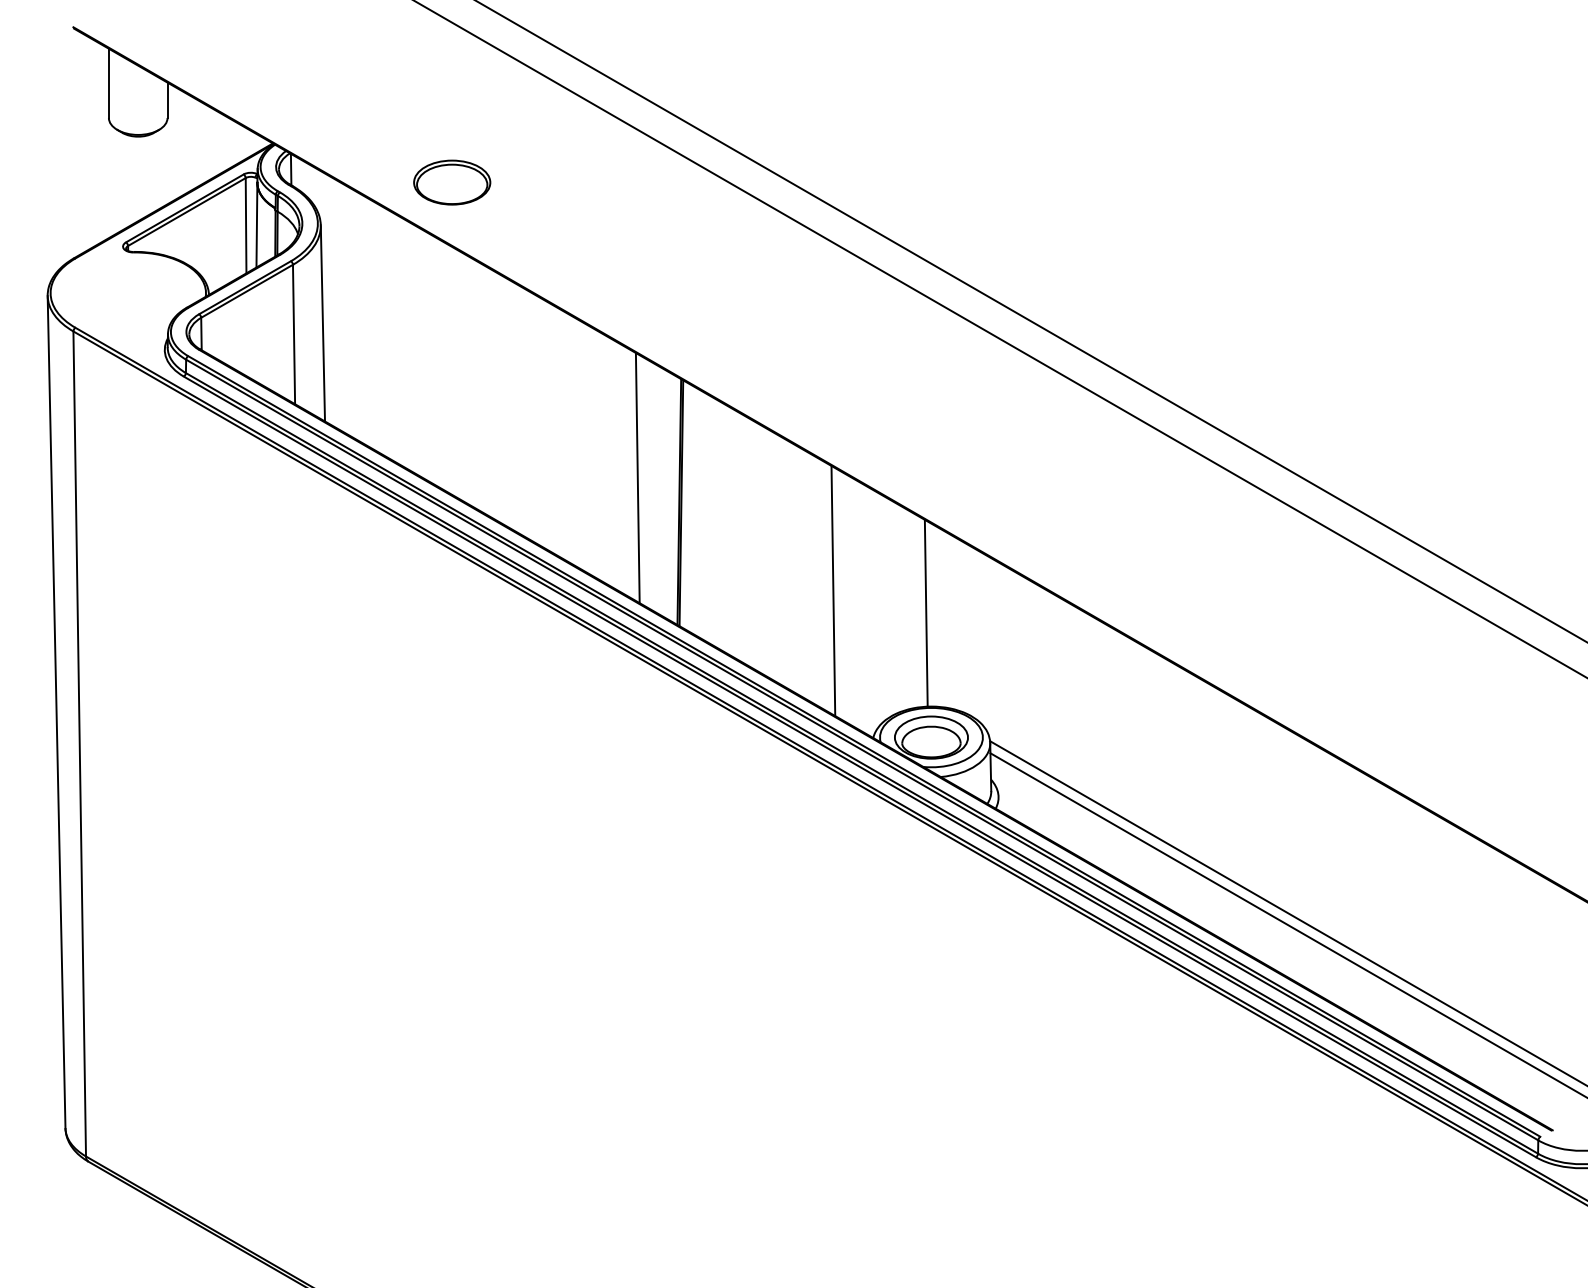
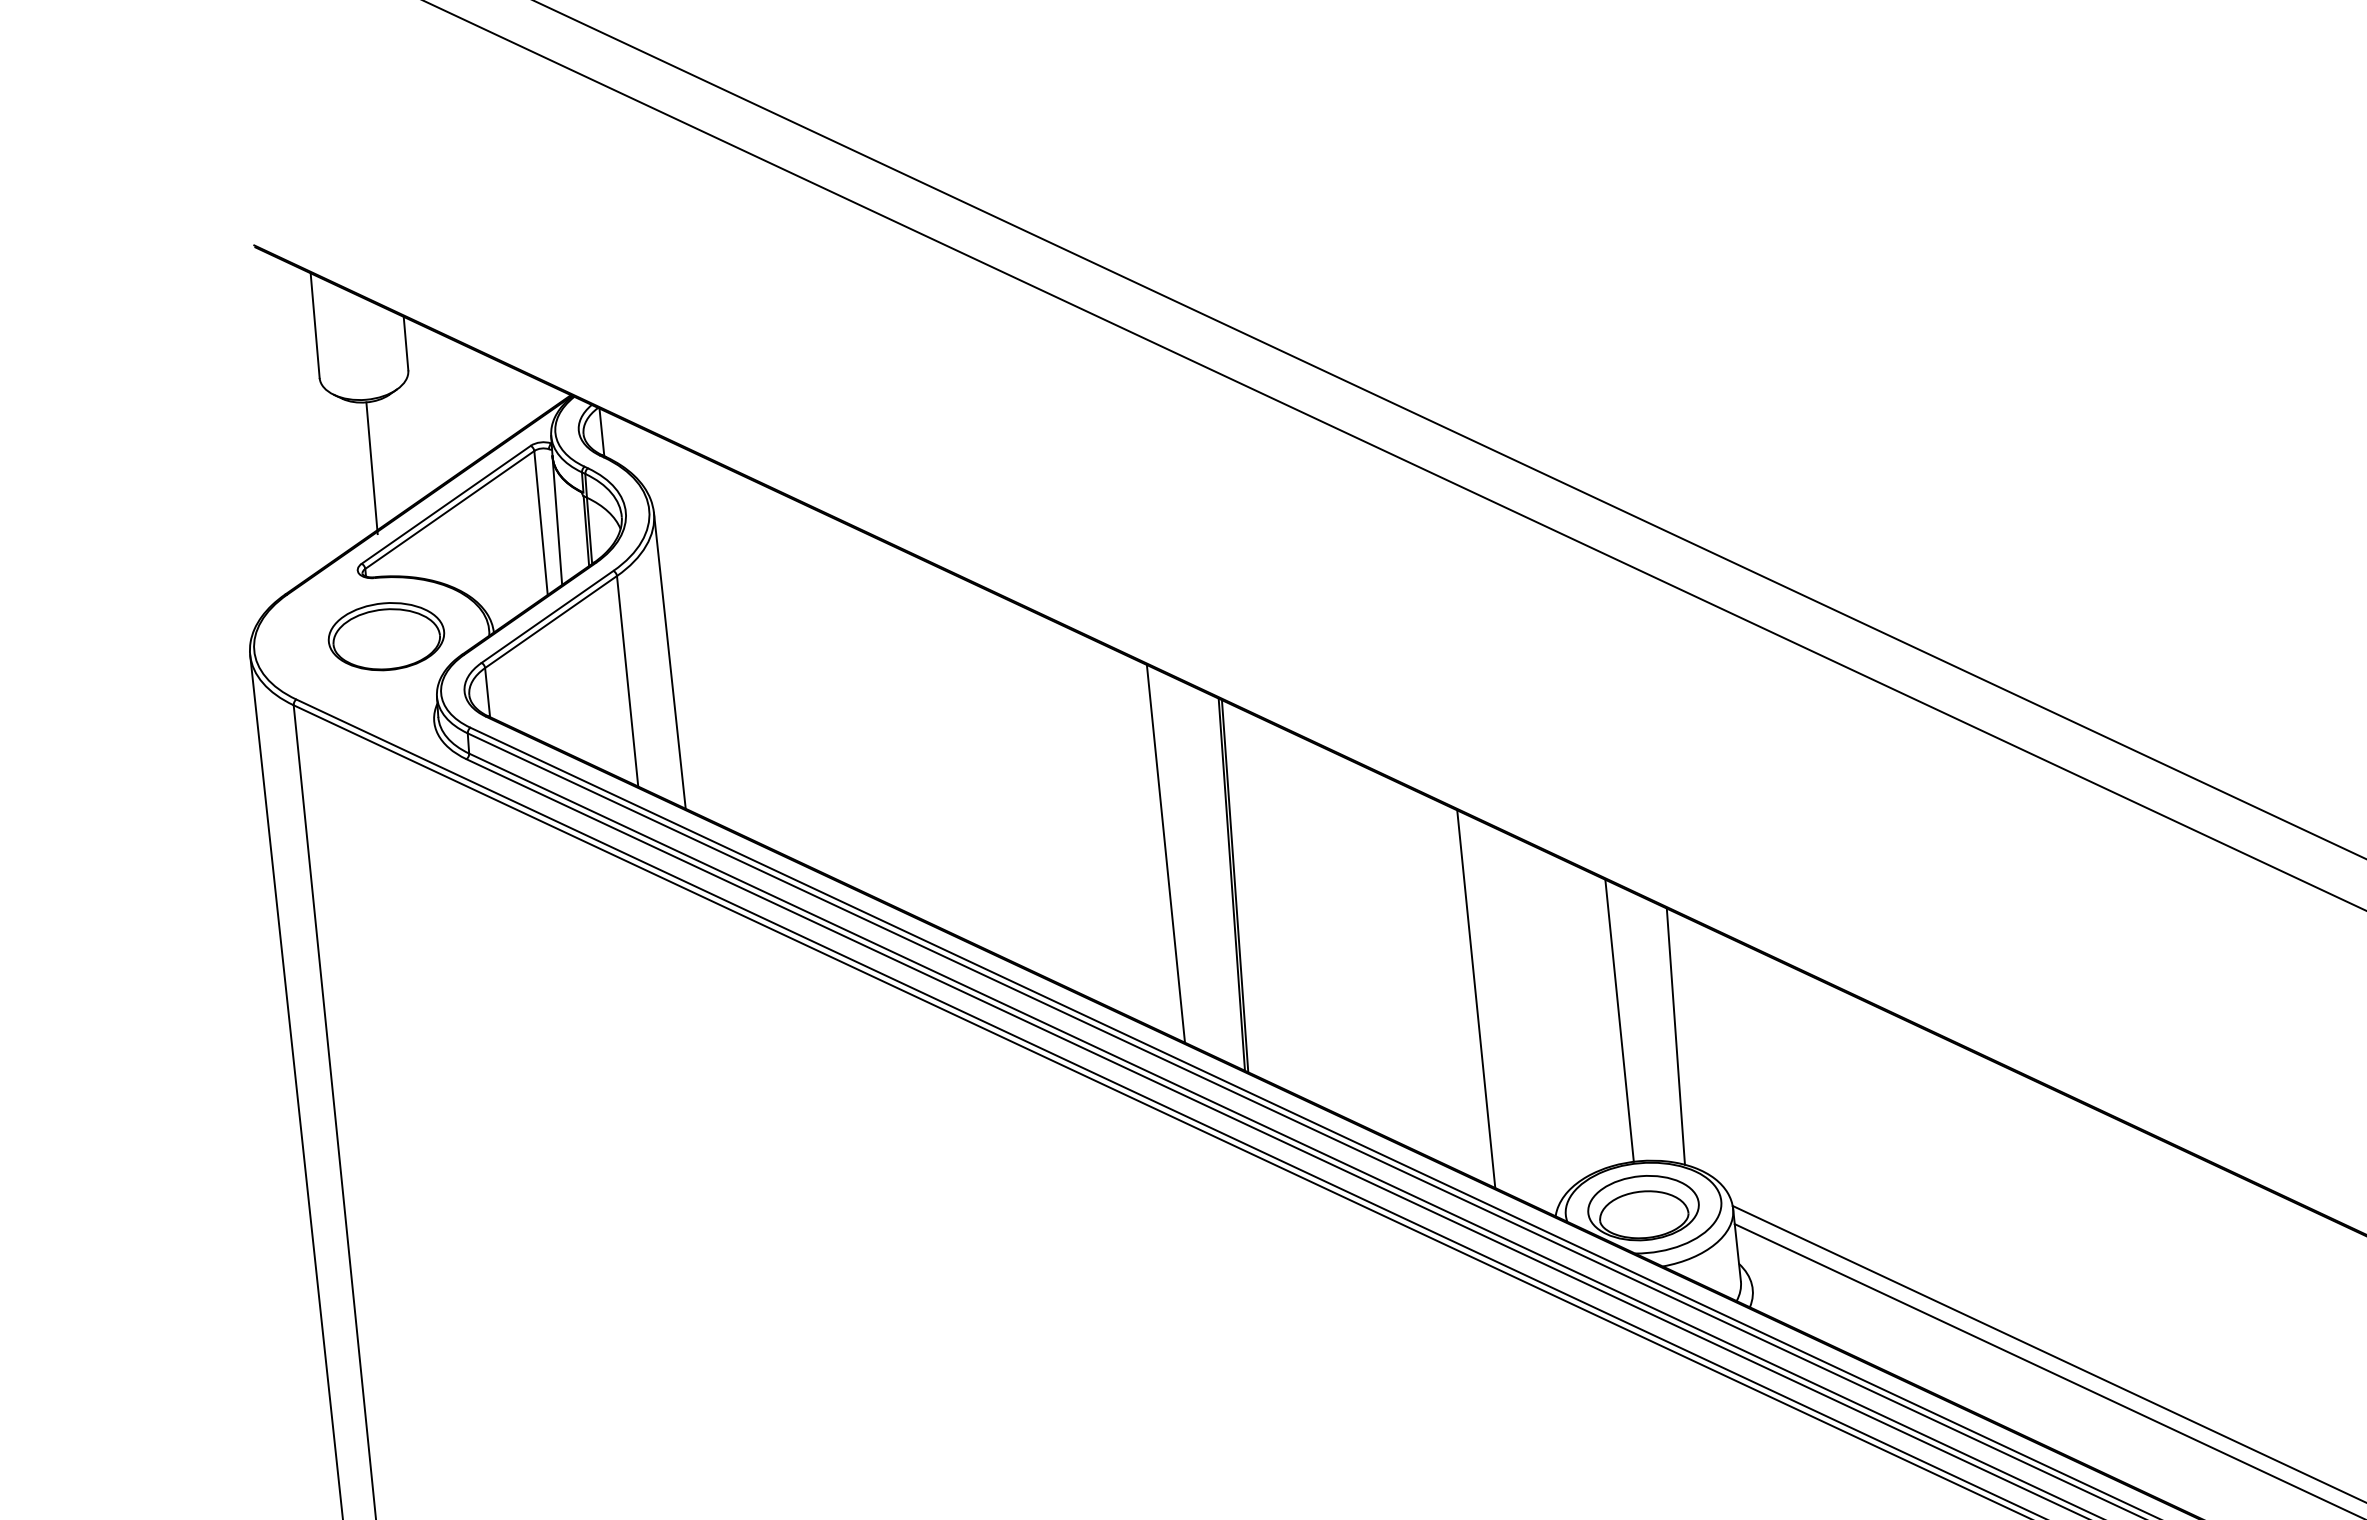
line: (138, 179) -> (372, 467), added
part: (452, 182) -> (386, 636), moved
line: (962, 626) -> (1676, 1036), added

